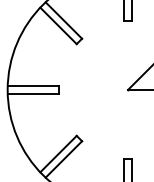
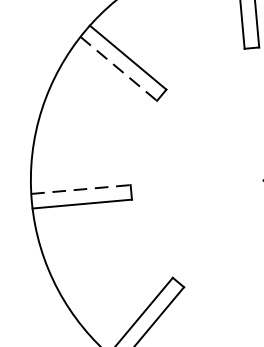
line: (58, 25) -> (118, 68), solid -> dashed
line: (33, 86) -> (80, 190), solid -> dashed

